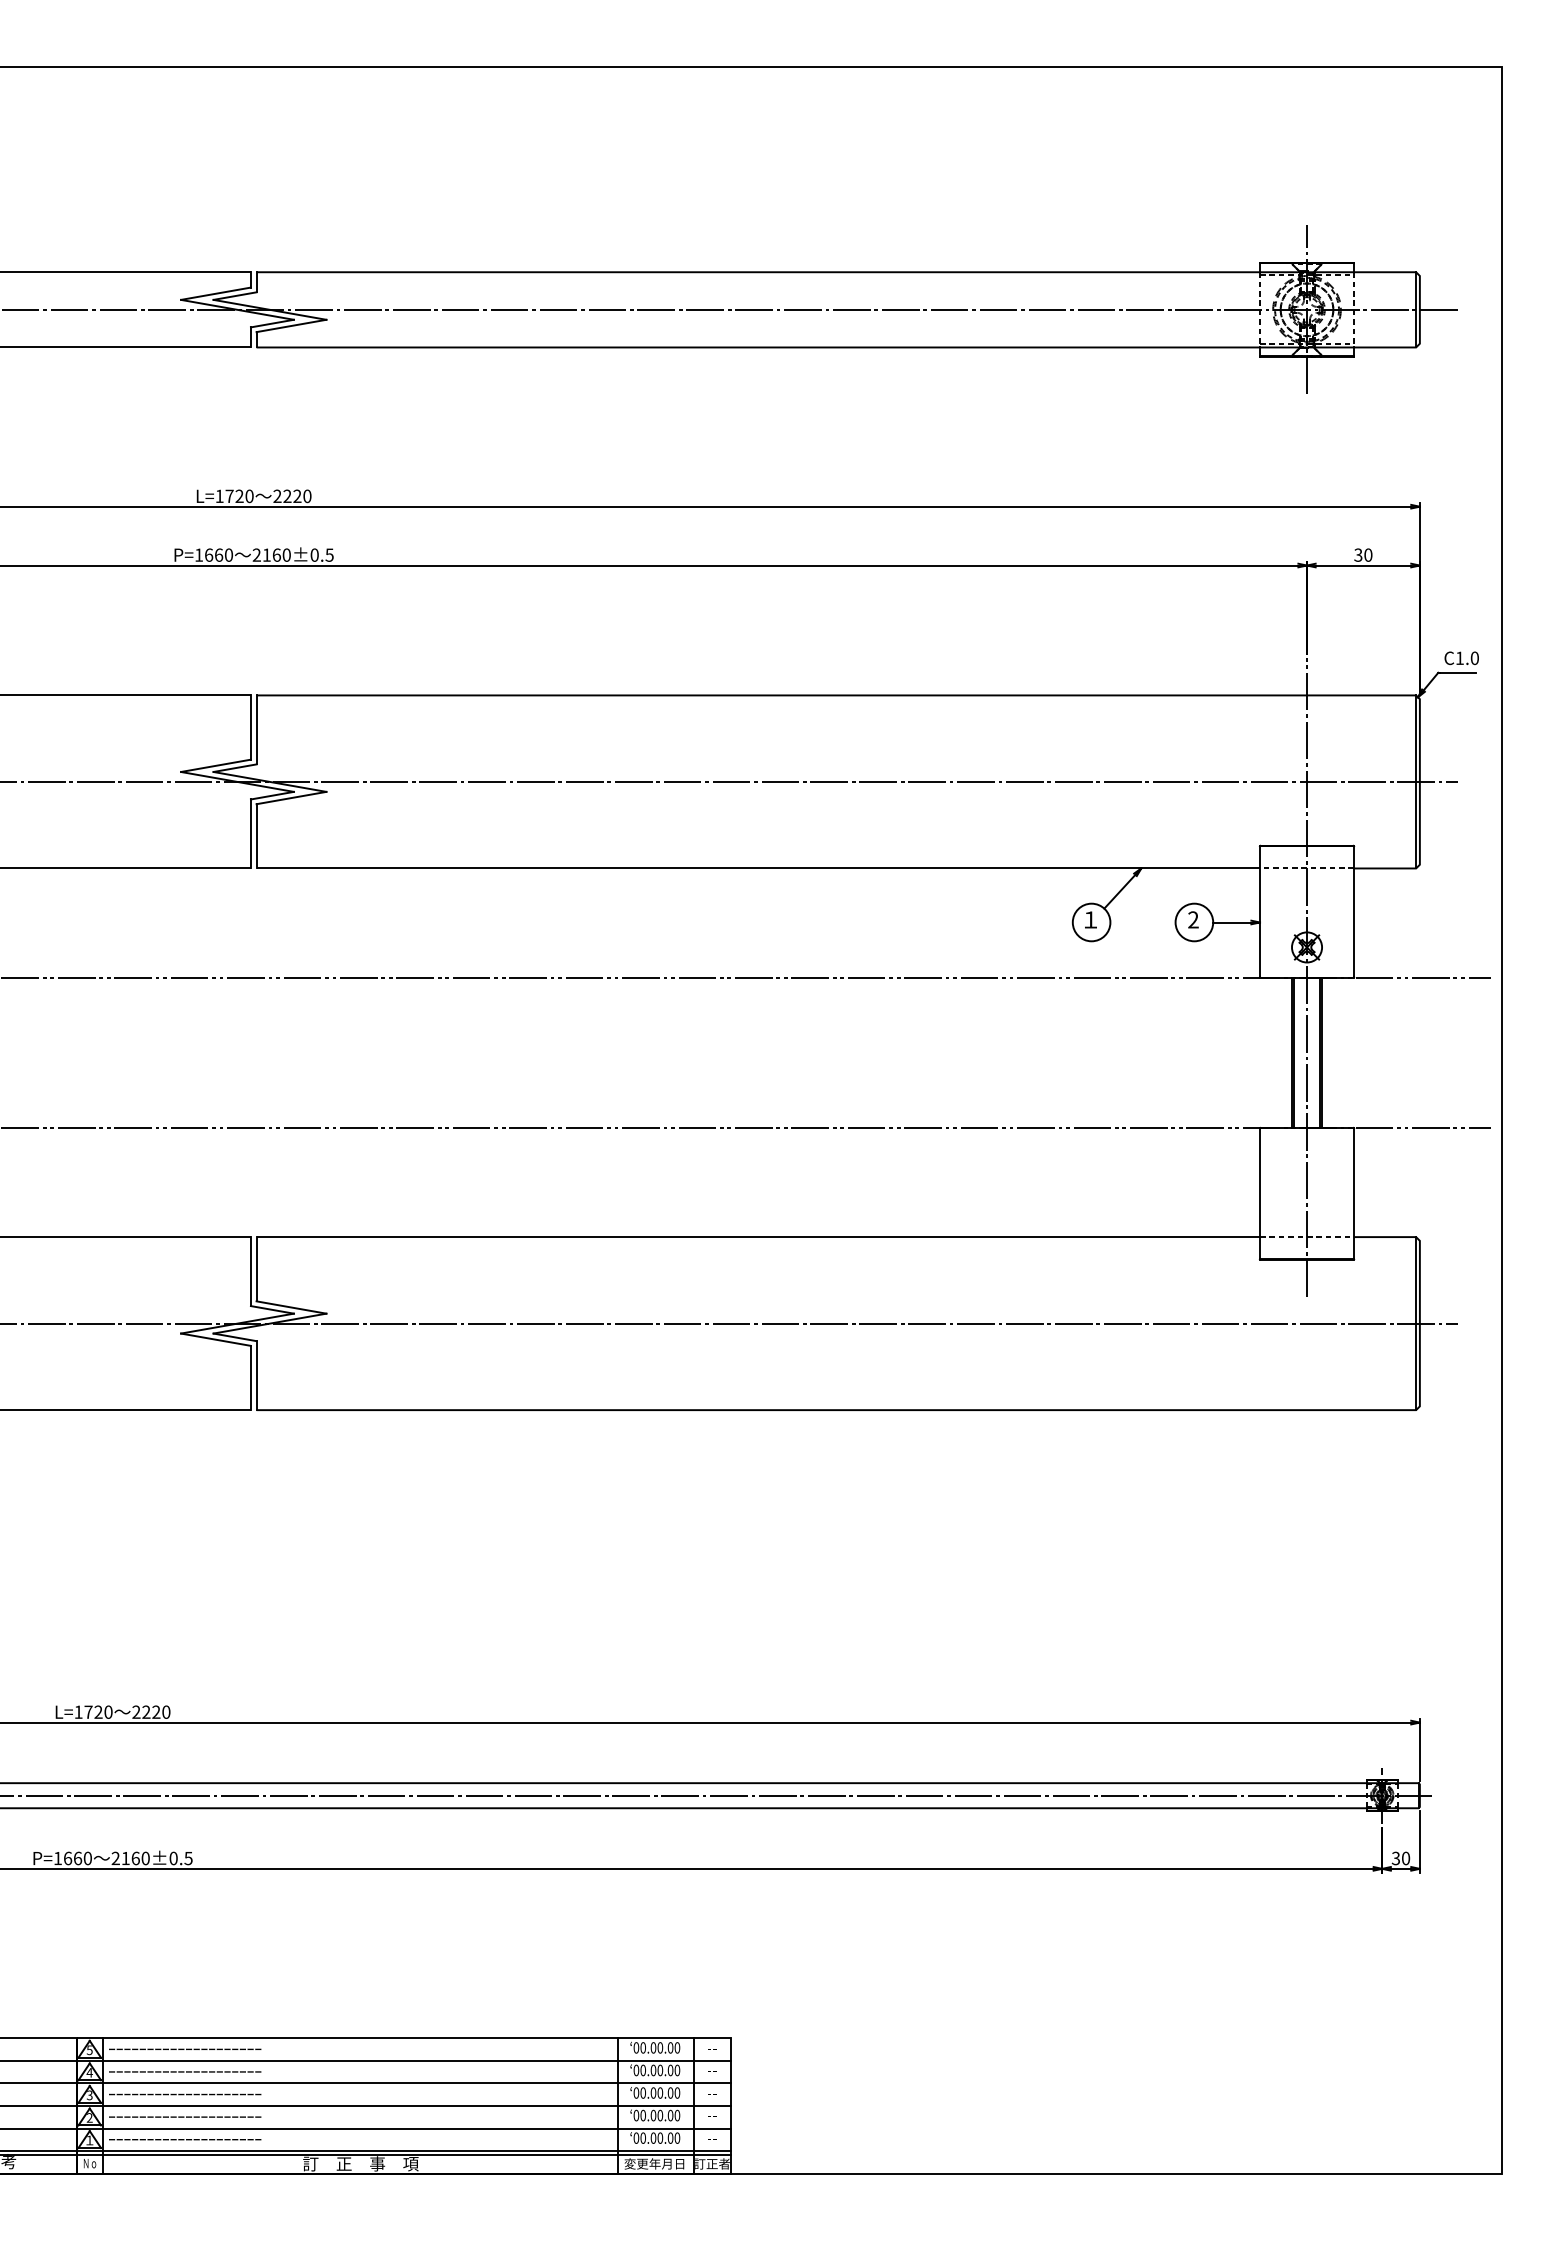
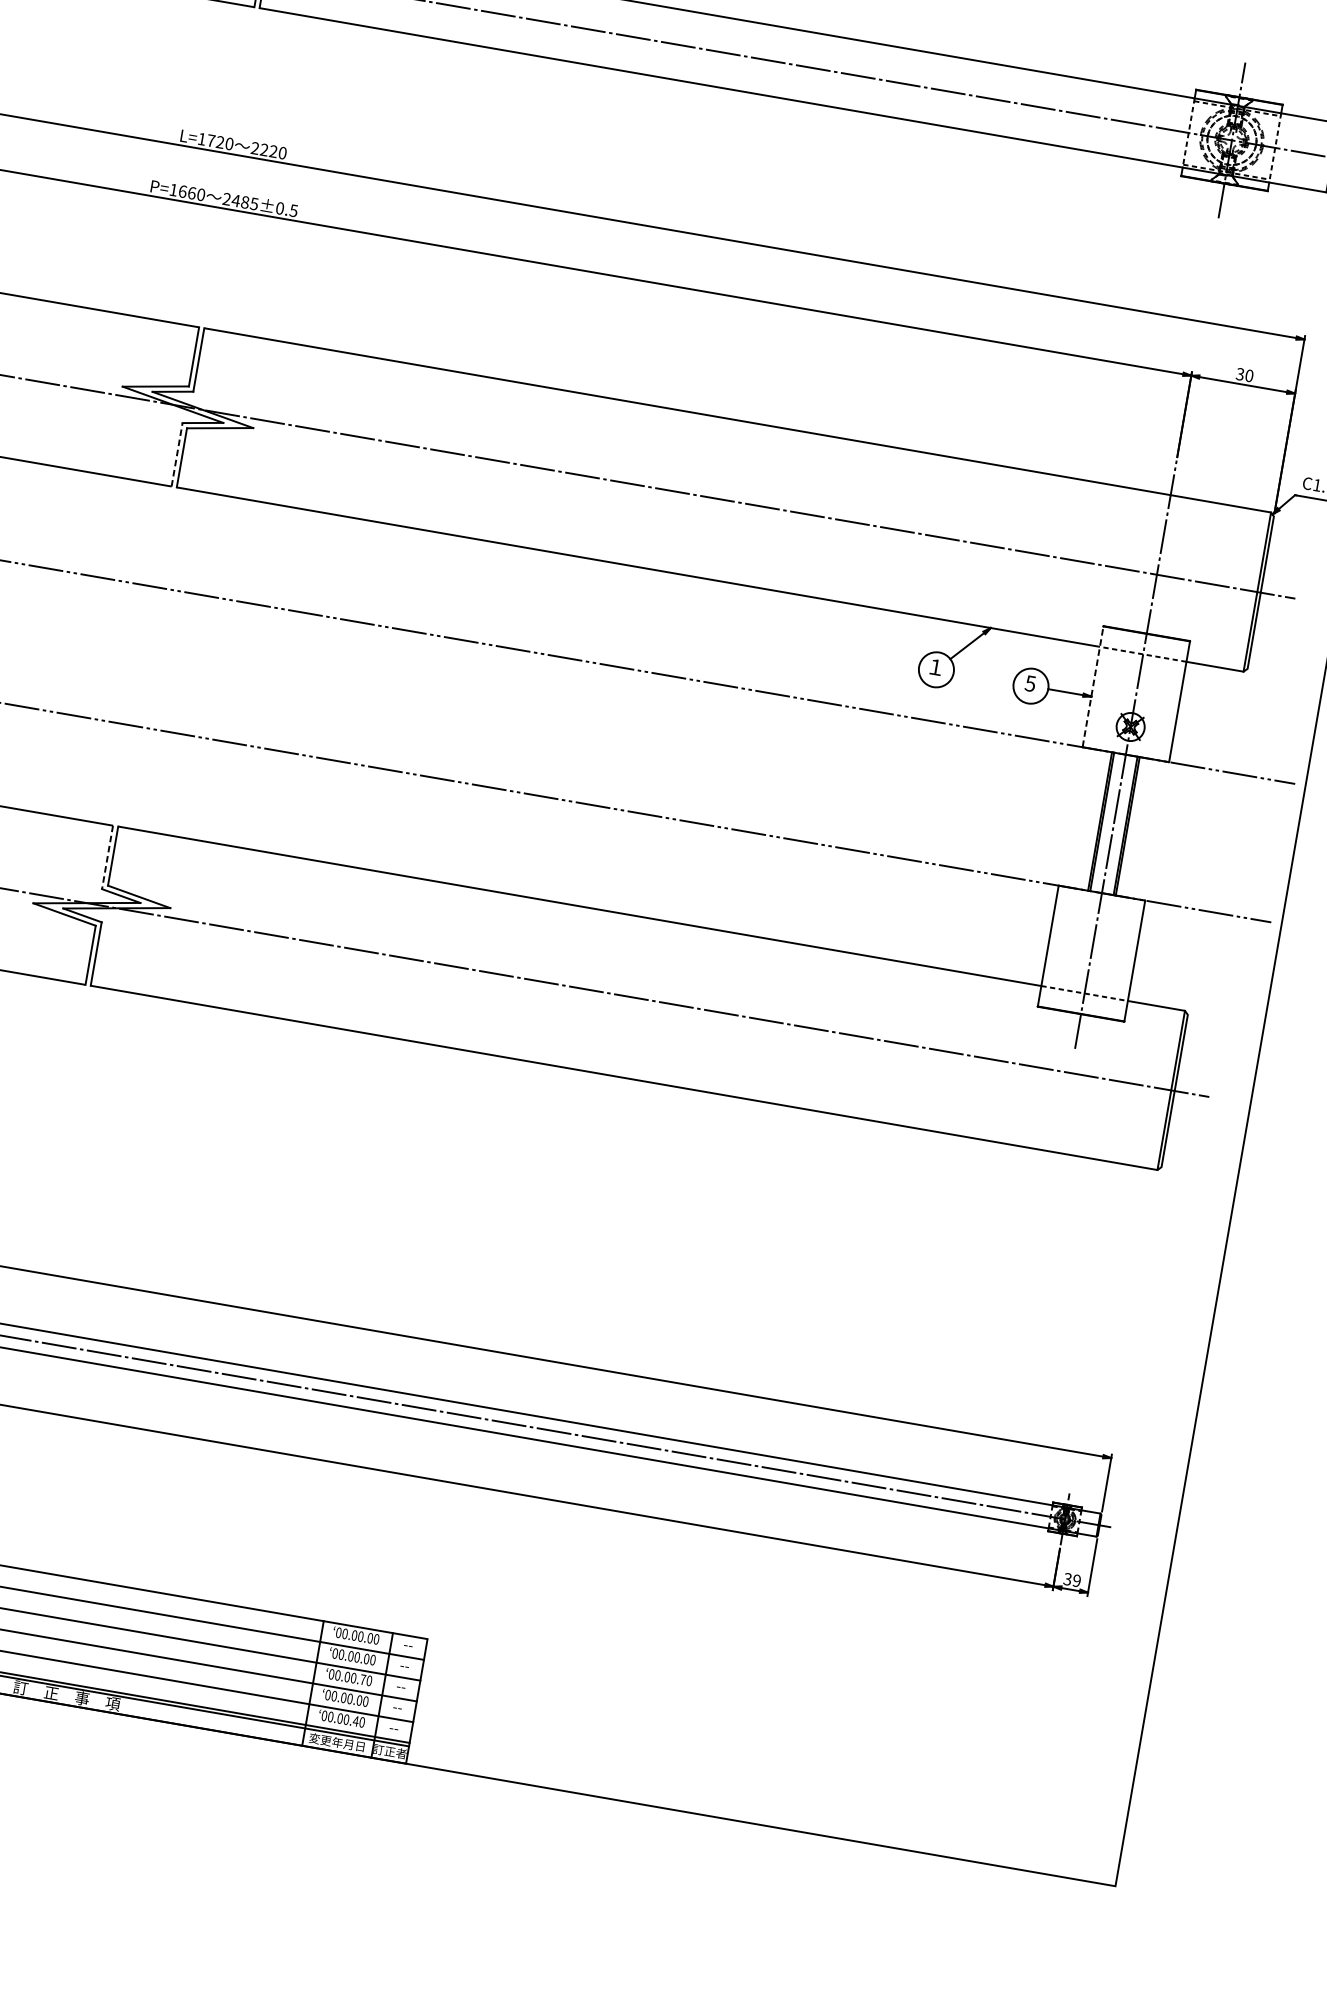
text: (276, 554) -> (245, 201), 2160±0.5 -> 2485±0.5
line: (250, 833) -> (176, 454), solid -> dashed
line: (1260, 911) -> (1093, 686), solid -> dashed
text: (1193, 919) -> (1030, 683), 2 -> 5
line: (250, 1272) -> (107, 858), solid -> dashed
text: (1405, 1858) -> (1076, 1580), 30 -> 39
text: (670, 2092) -> (363, 1679), 00.00.00 -> 00.00.70
text: (670, 2137) -> (355, 1720), 00.00.00 -> 00.00.40

